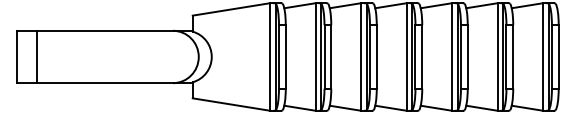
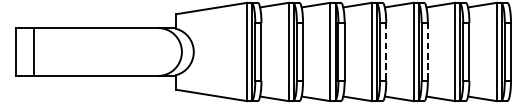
line: (422, 56) -> (386, 51), solid -> dashed
line: (467, 56) -> (427, 51), solid -> dashed

